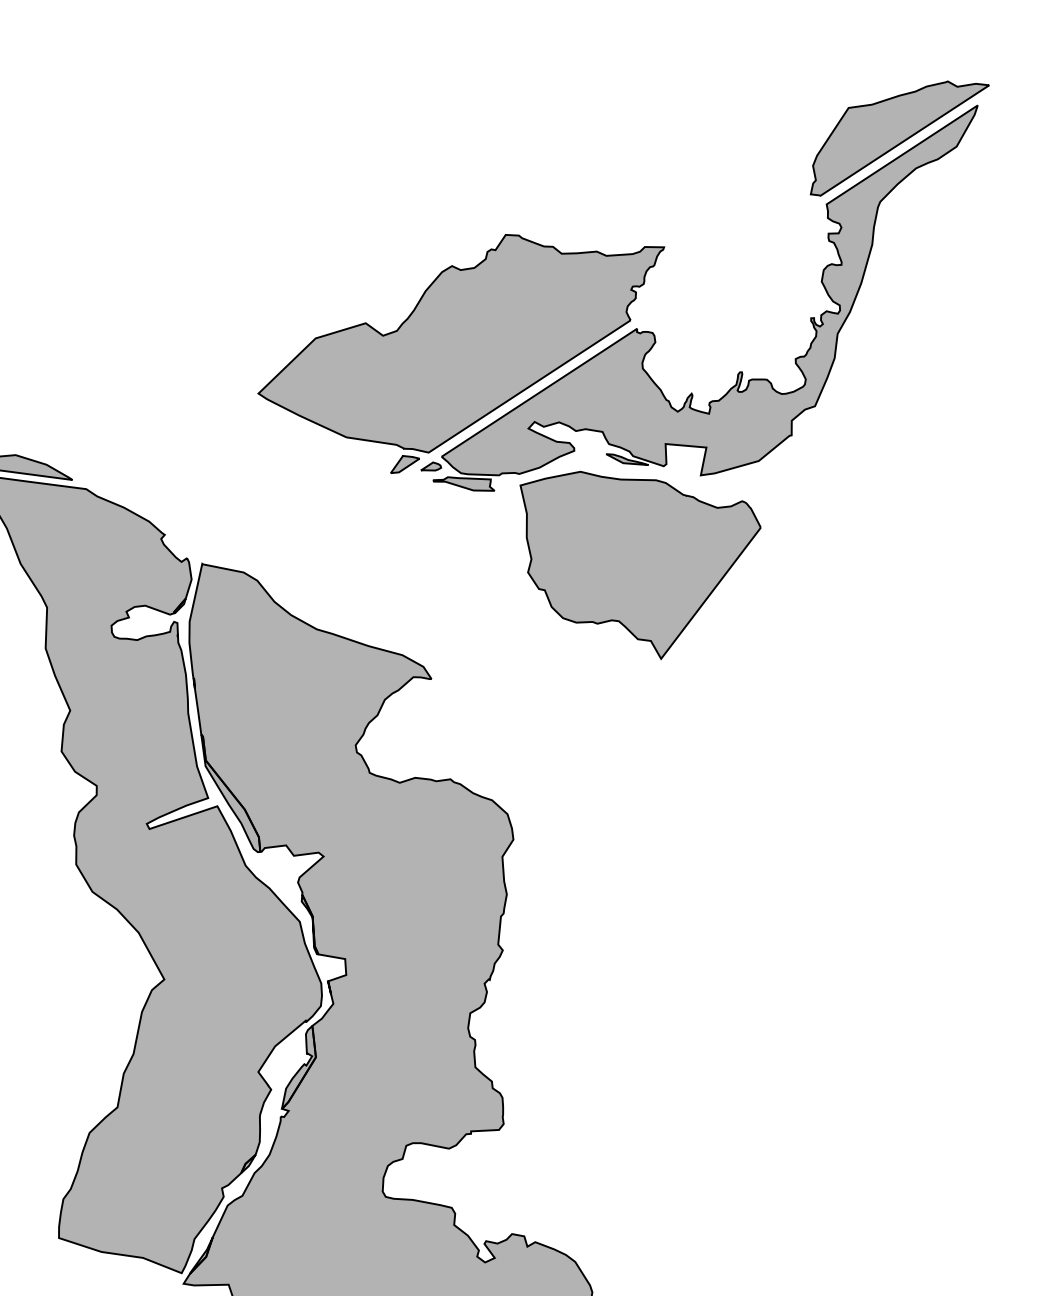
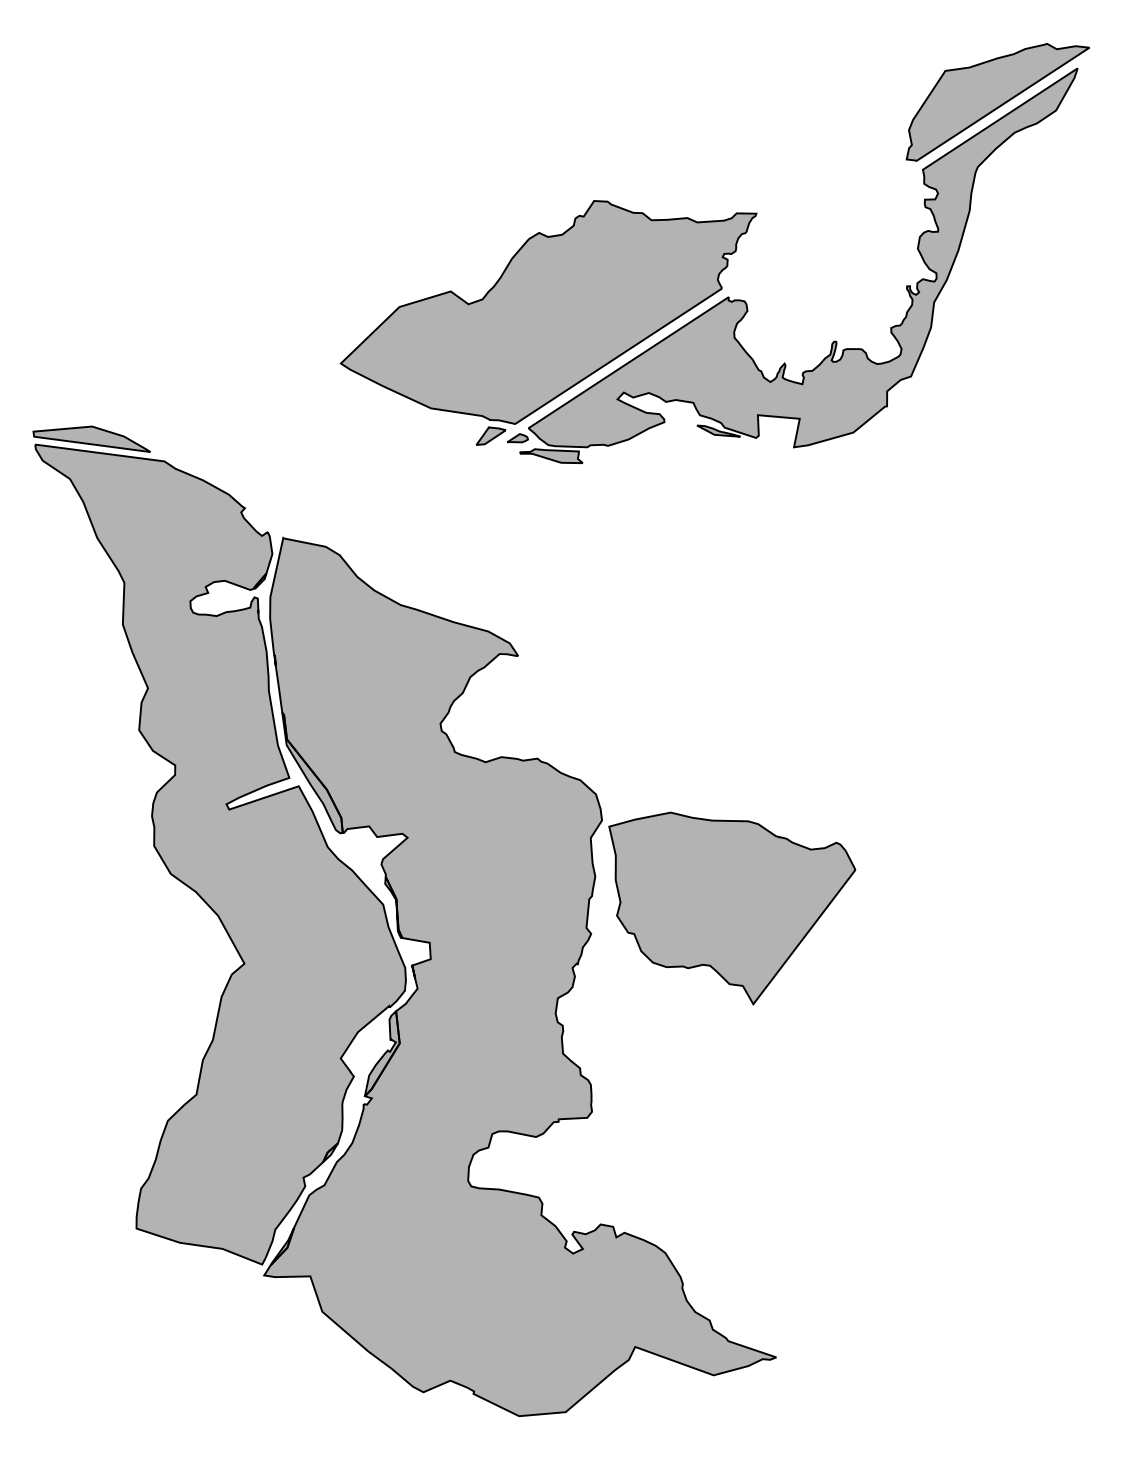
part: (640, 565) -> (732, 908), moved

